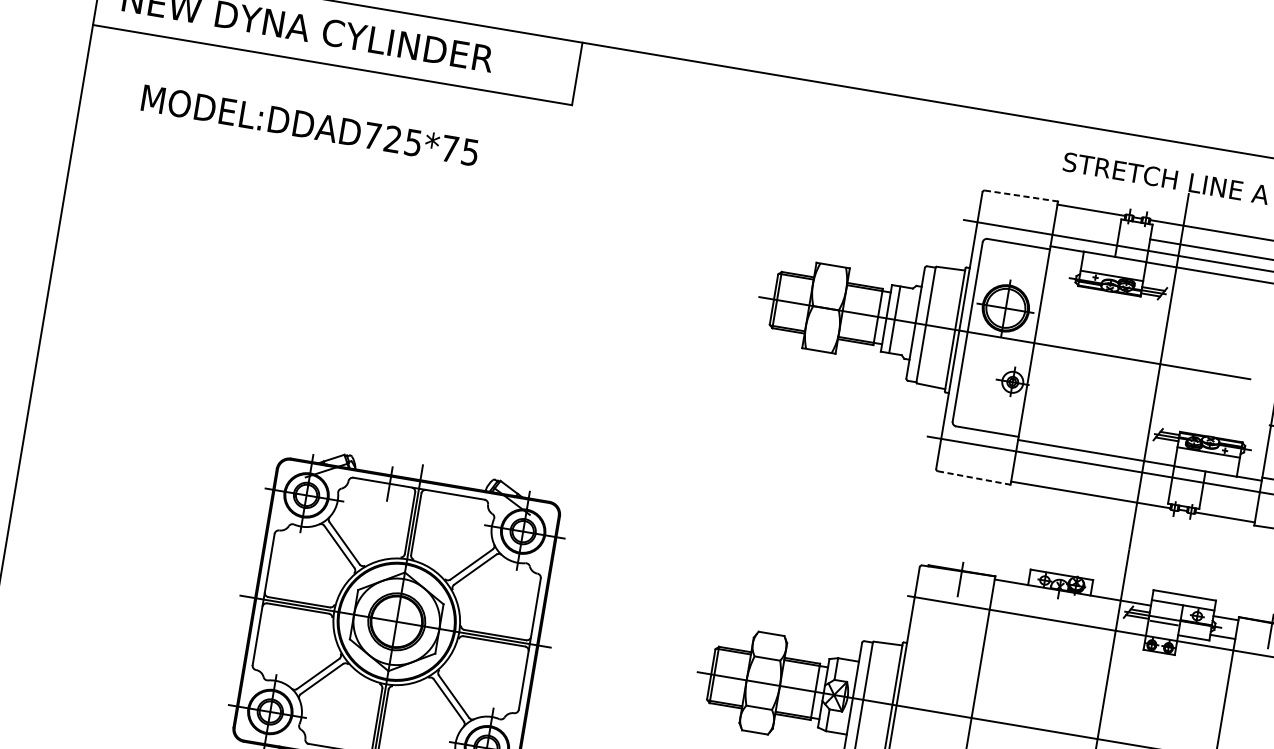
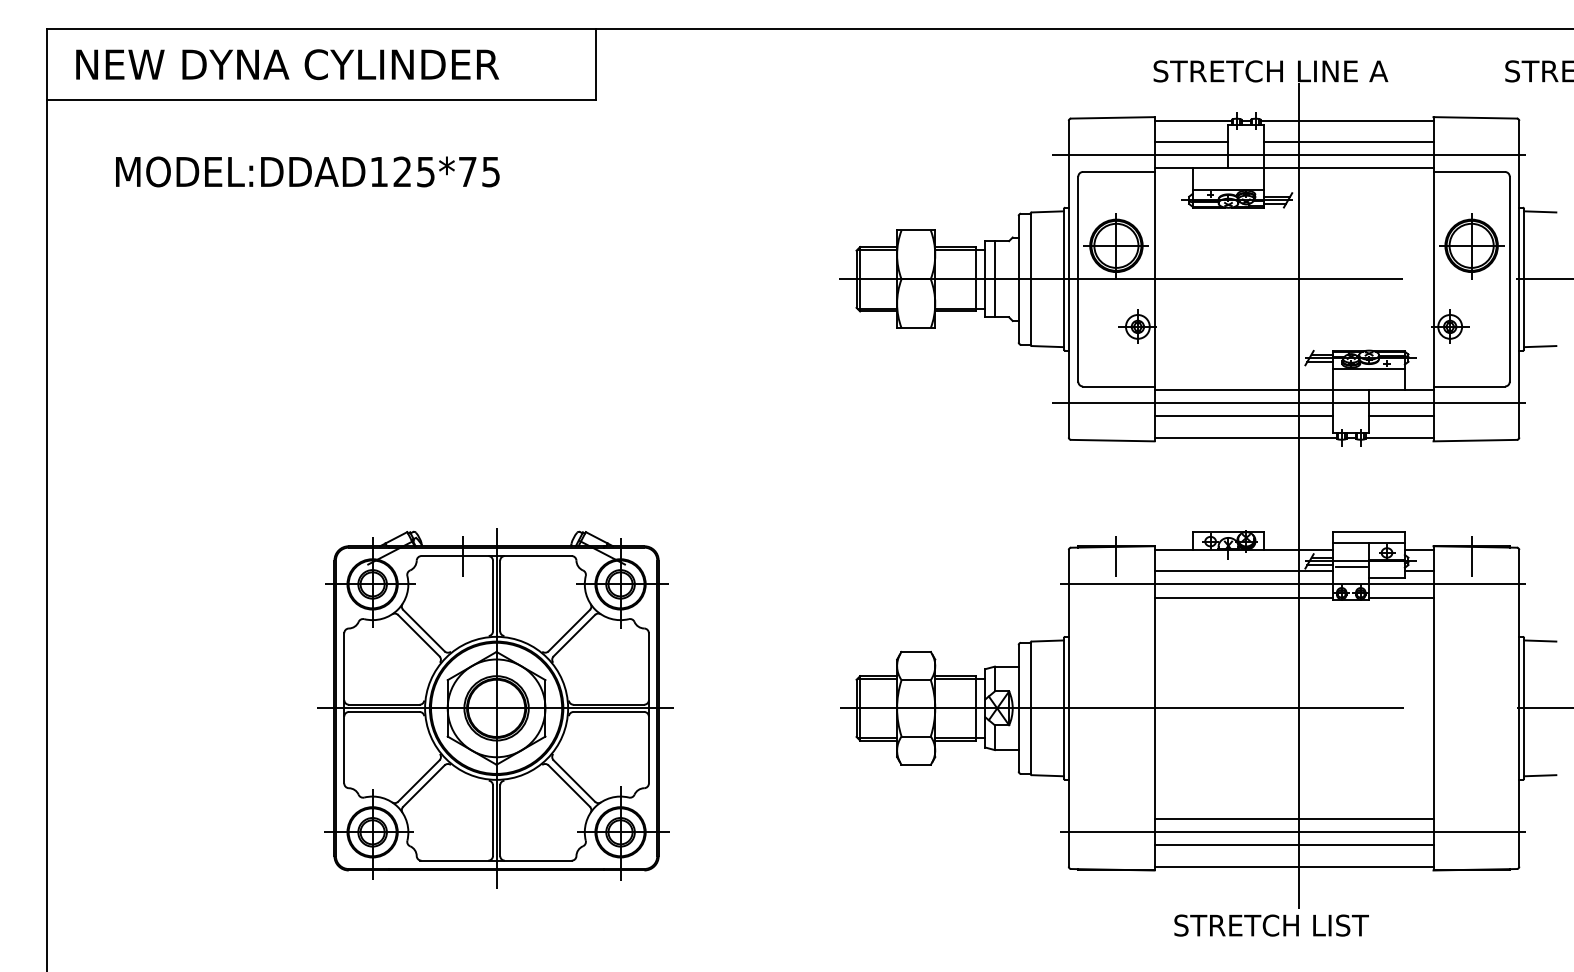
text: (372, 135) -> (378, 171), MODEL:DDAD725*75 -> MODEL:DDAD125*75
line: (1021, 195) -> (1112, 117), dashed -> solid
line: (1086, 229) -> (1191, 142), added
line: (1091, 476) -> (1243, 416), added
line: (973, 477) -> (1112, 440), dashed -> solid
line: (1229, 499) -> (1401, 416), added
line: (1069, 611) -> (1243, 571), added
line: (1065, 634) -> (1243, 597), added
line: (1203, 657) -> (1401, 597), added

